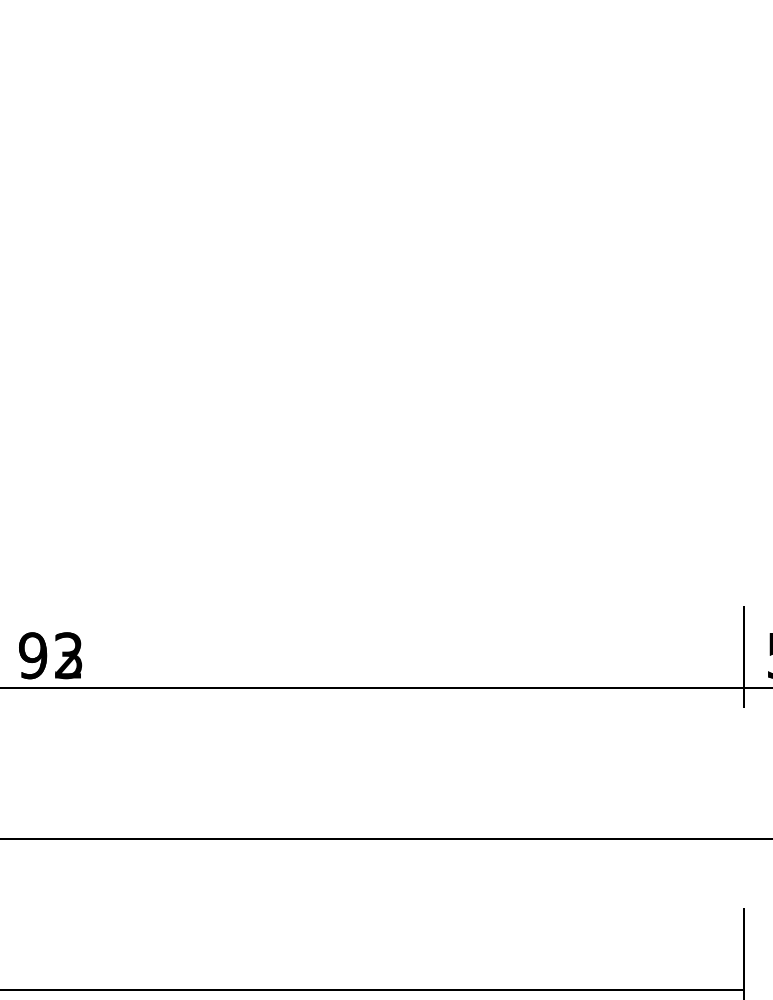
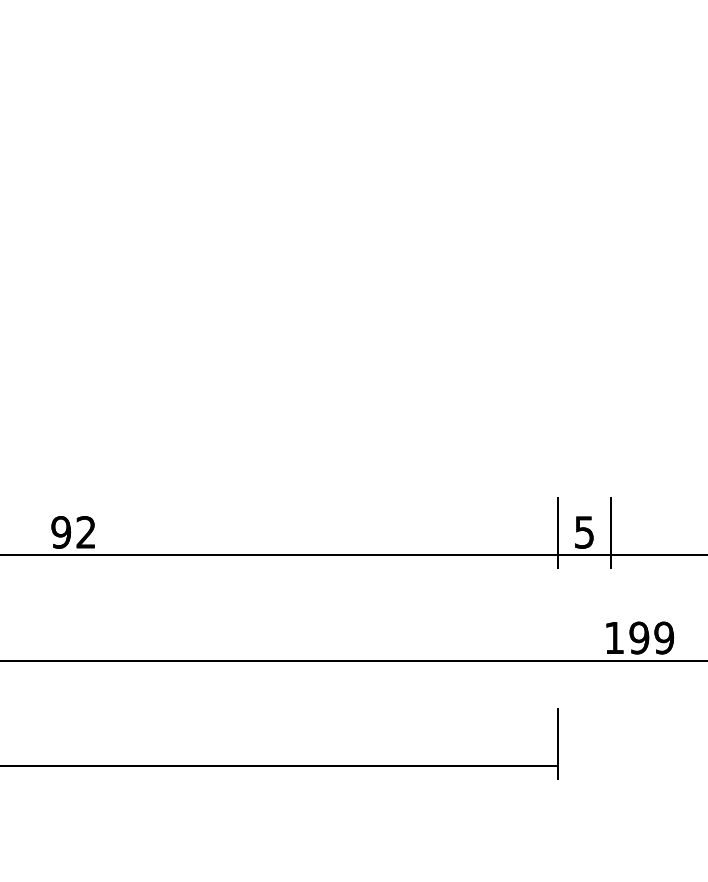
text: (67, 655) -> (85, 532), 93 -> 92

